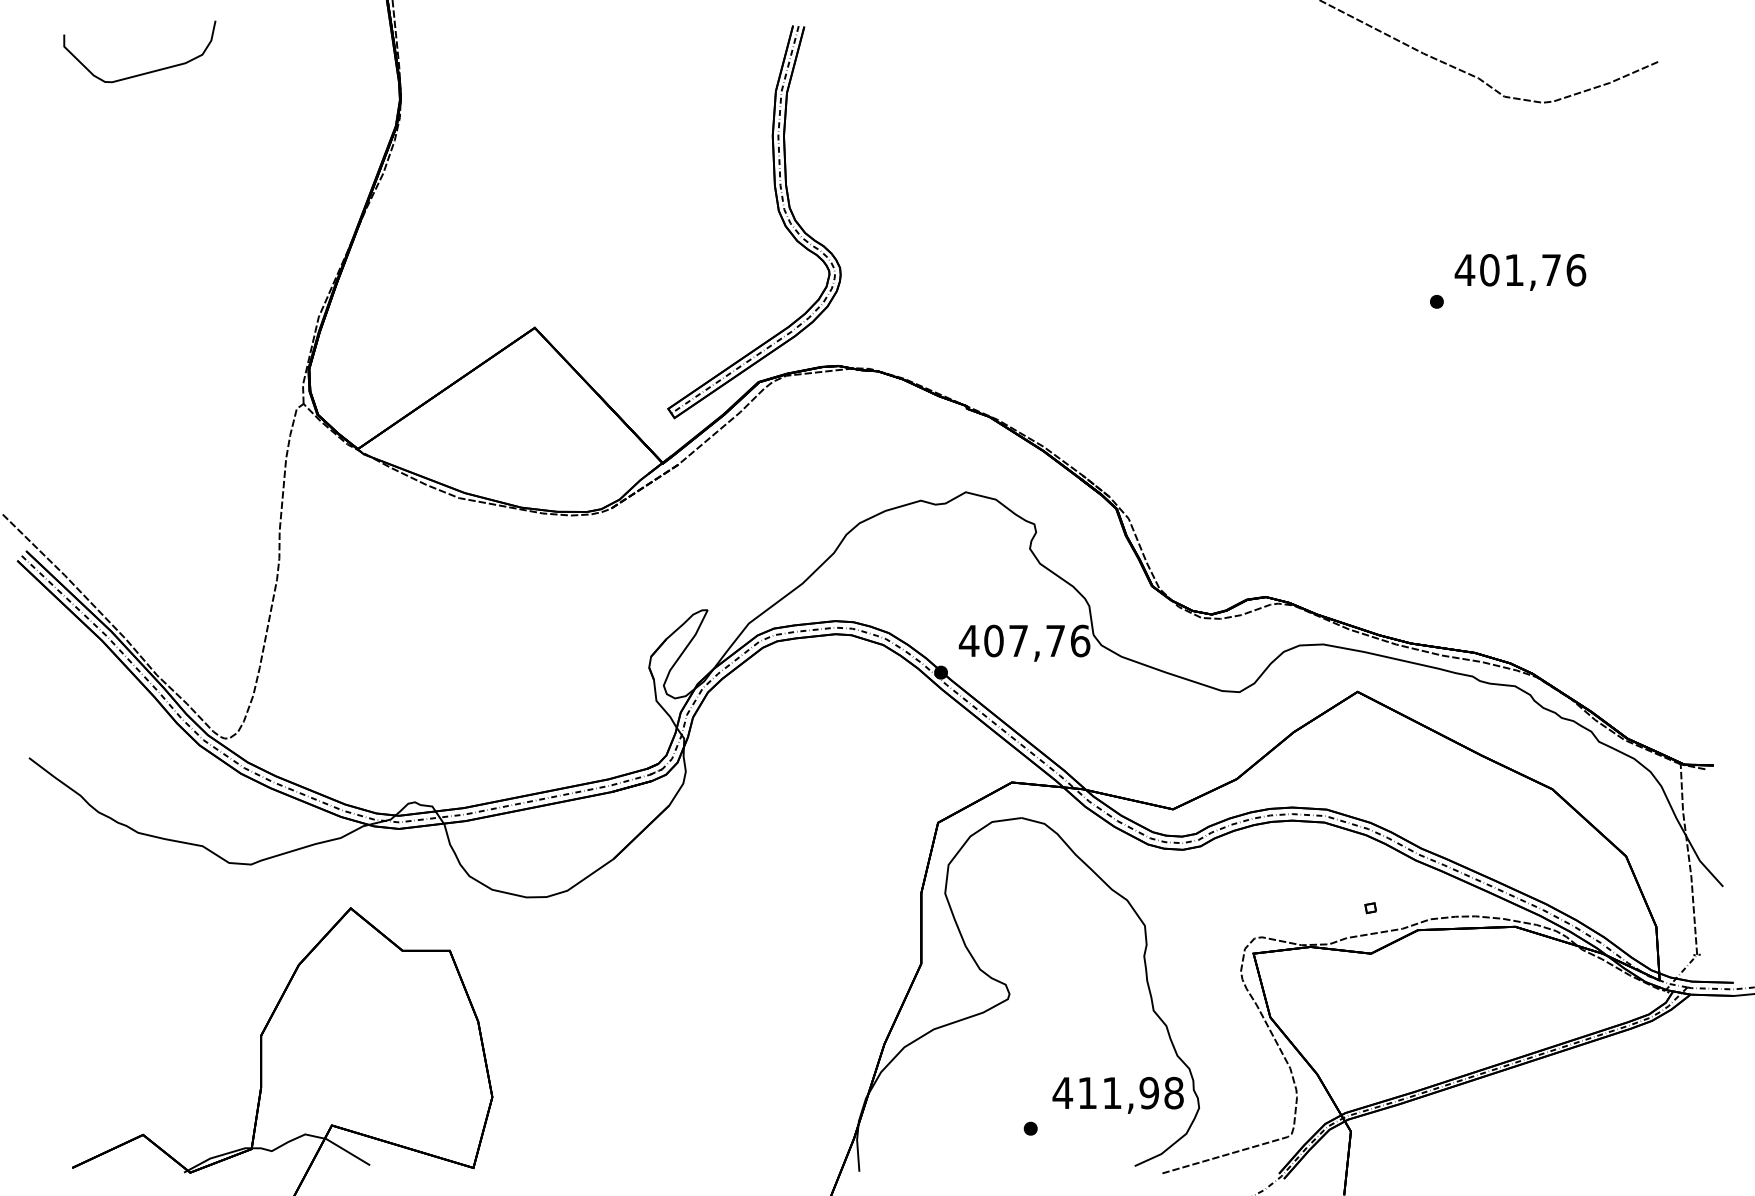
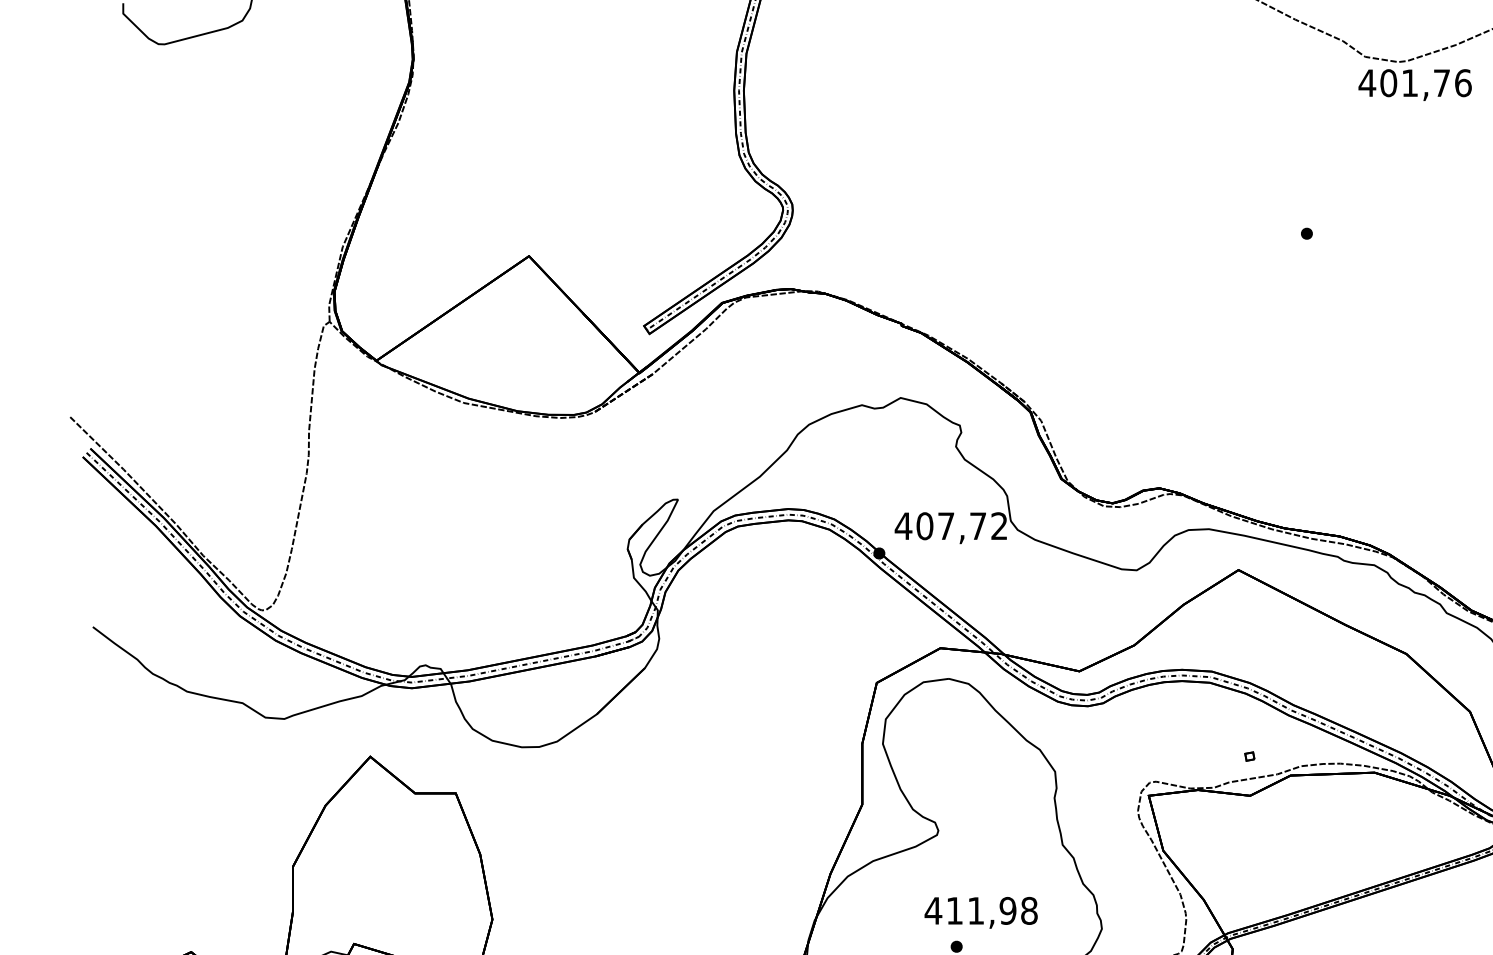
text: (1520, 272) -> (1415, 85), moved
text: (1080, 640) -> (999, 525), 407,76 -> 407,72
text: (1117, 1095) -> (980, 912), moved

